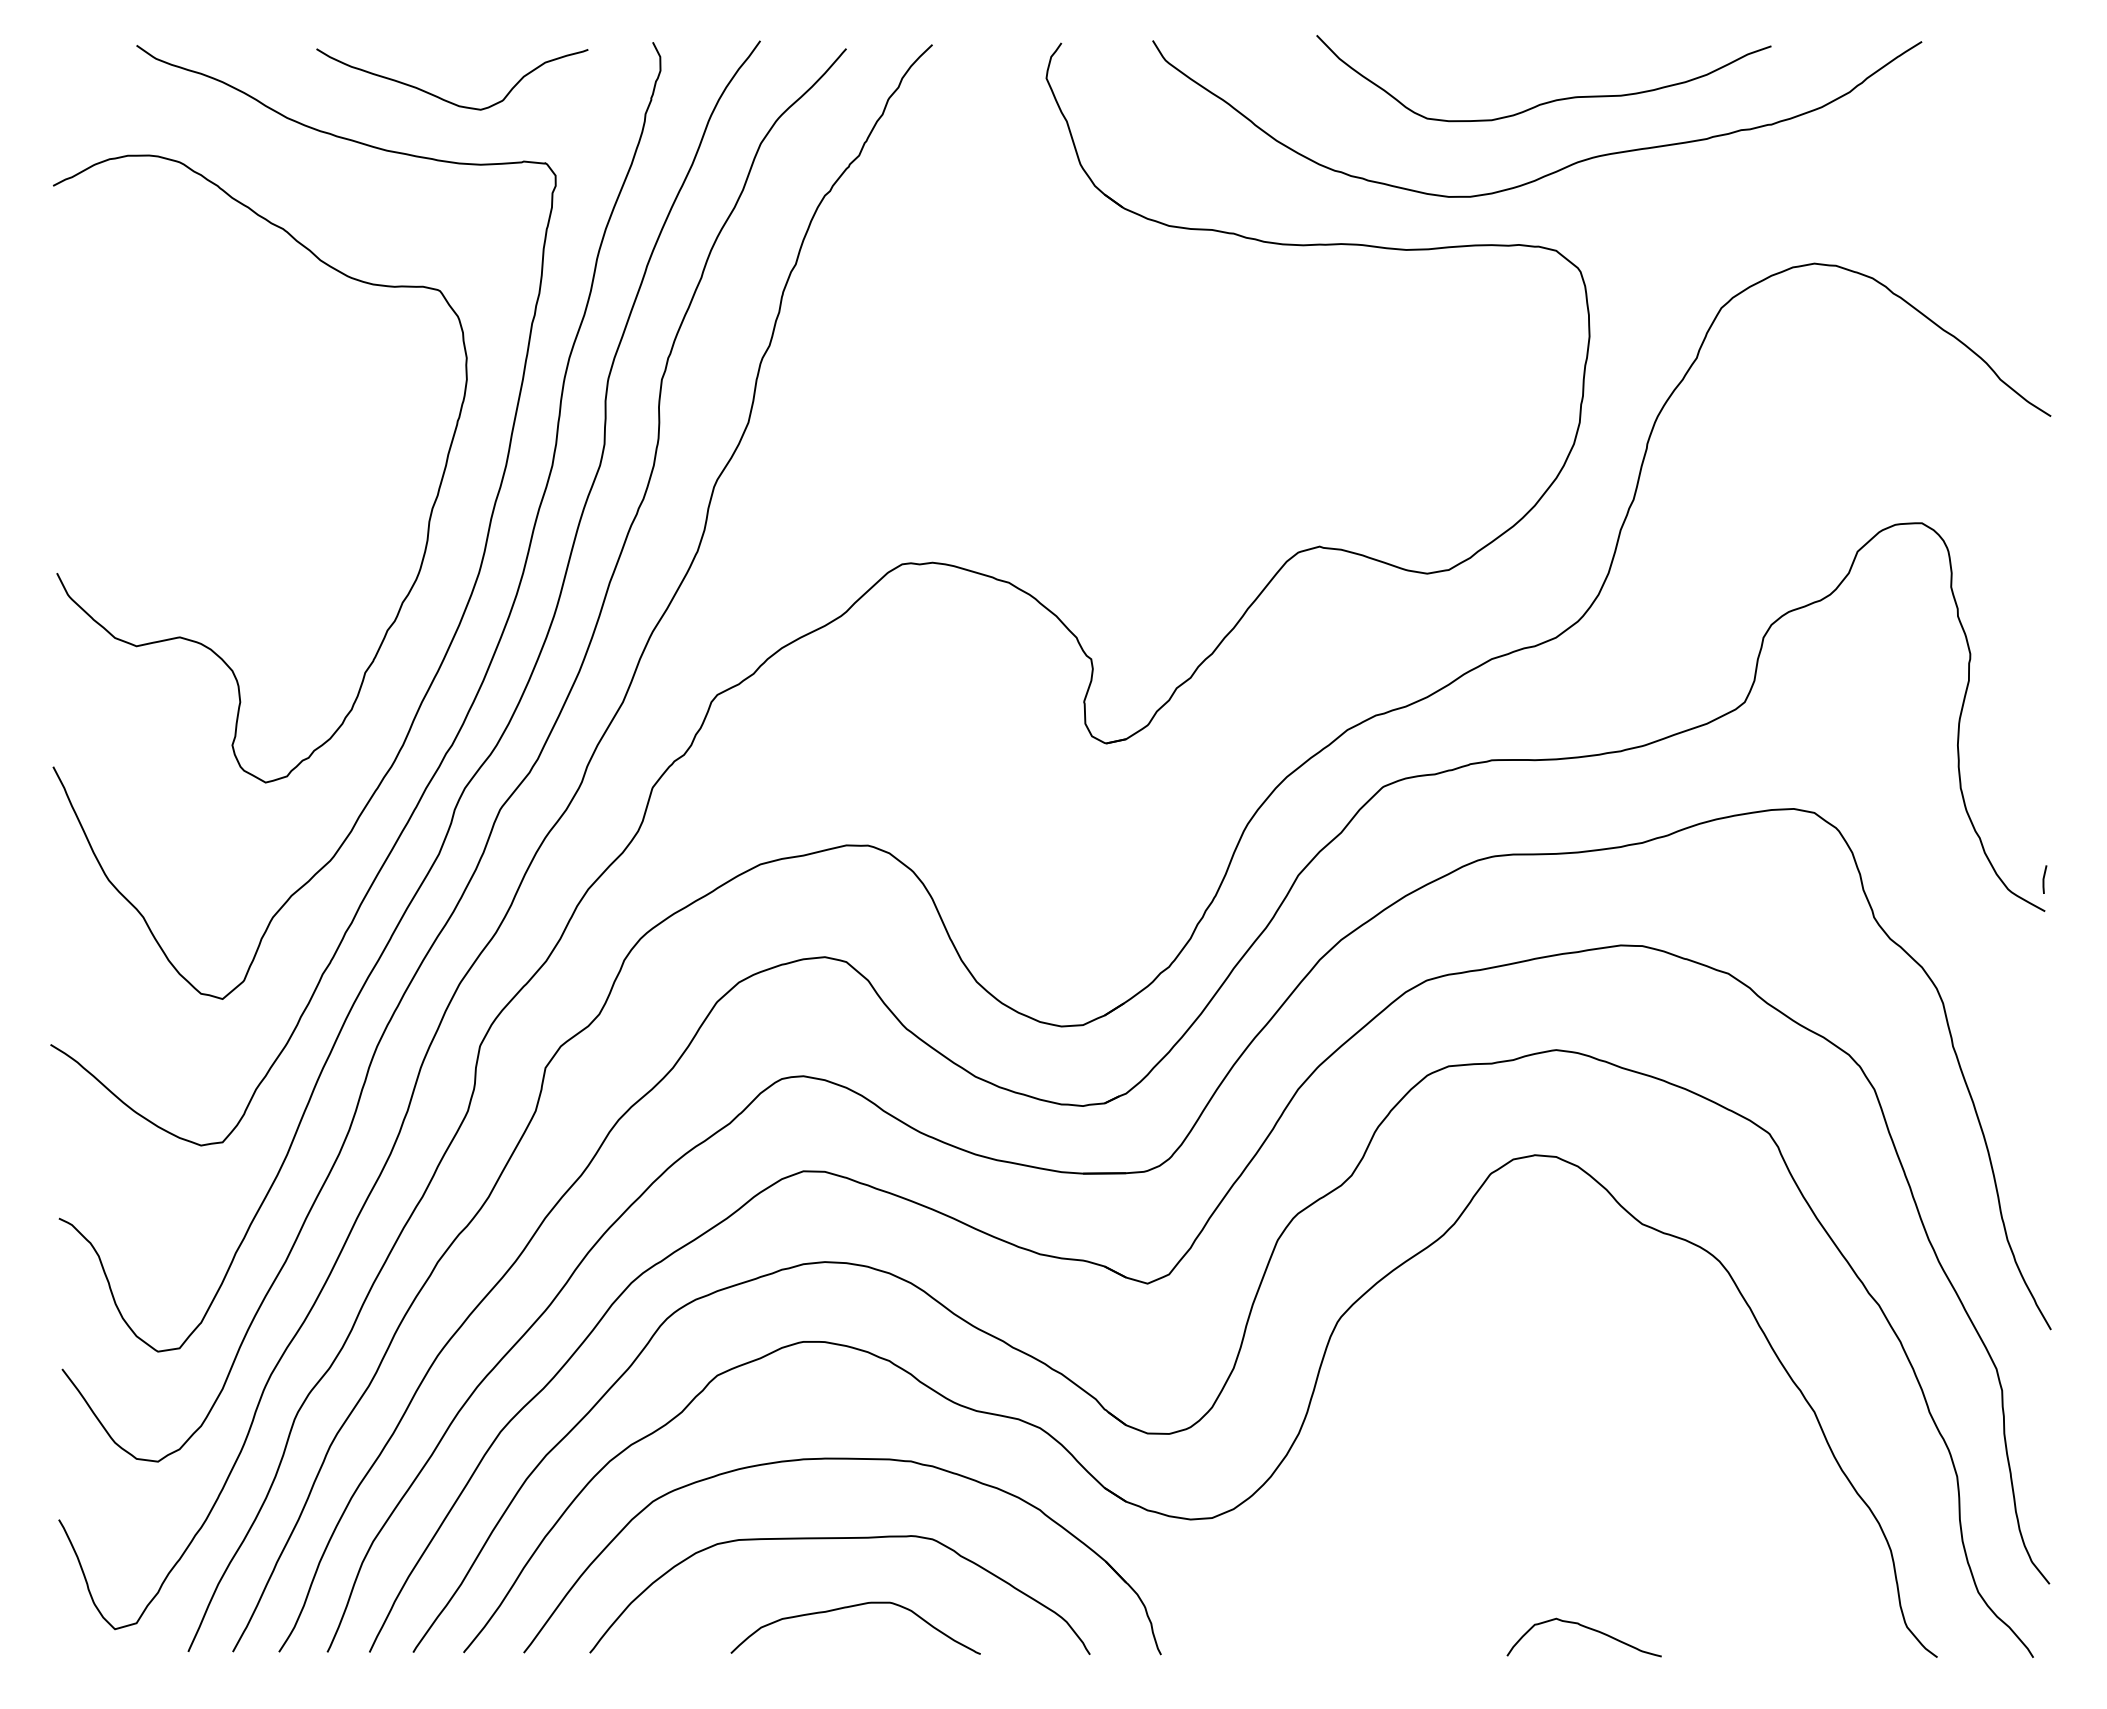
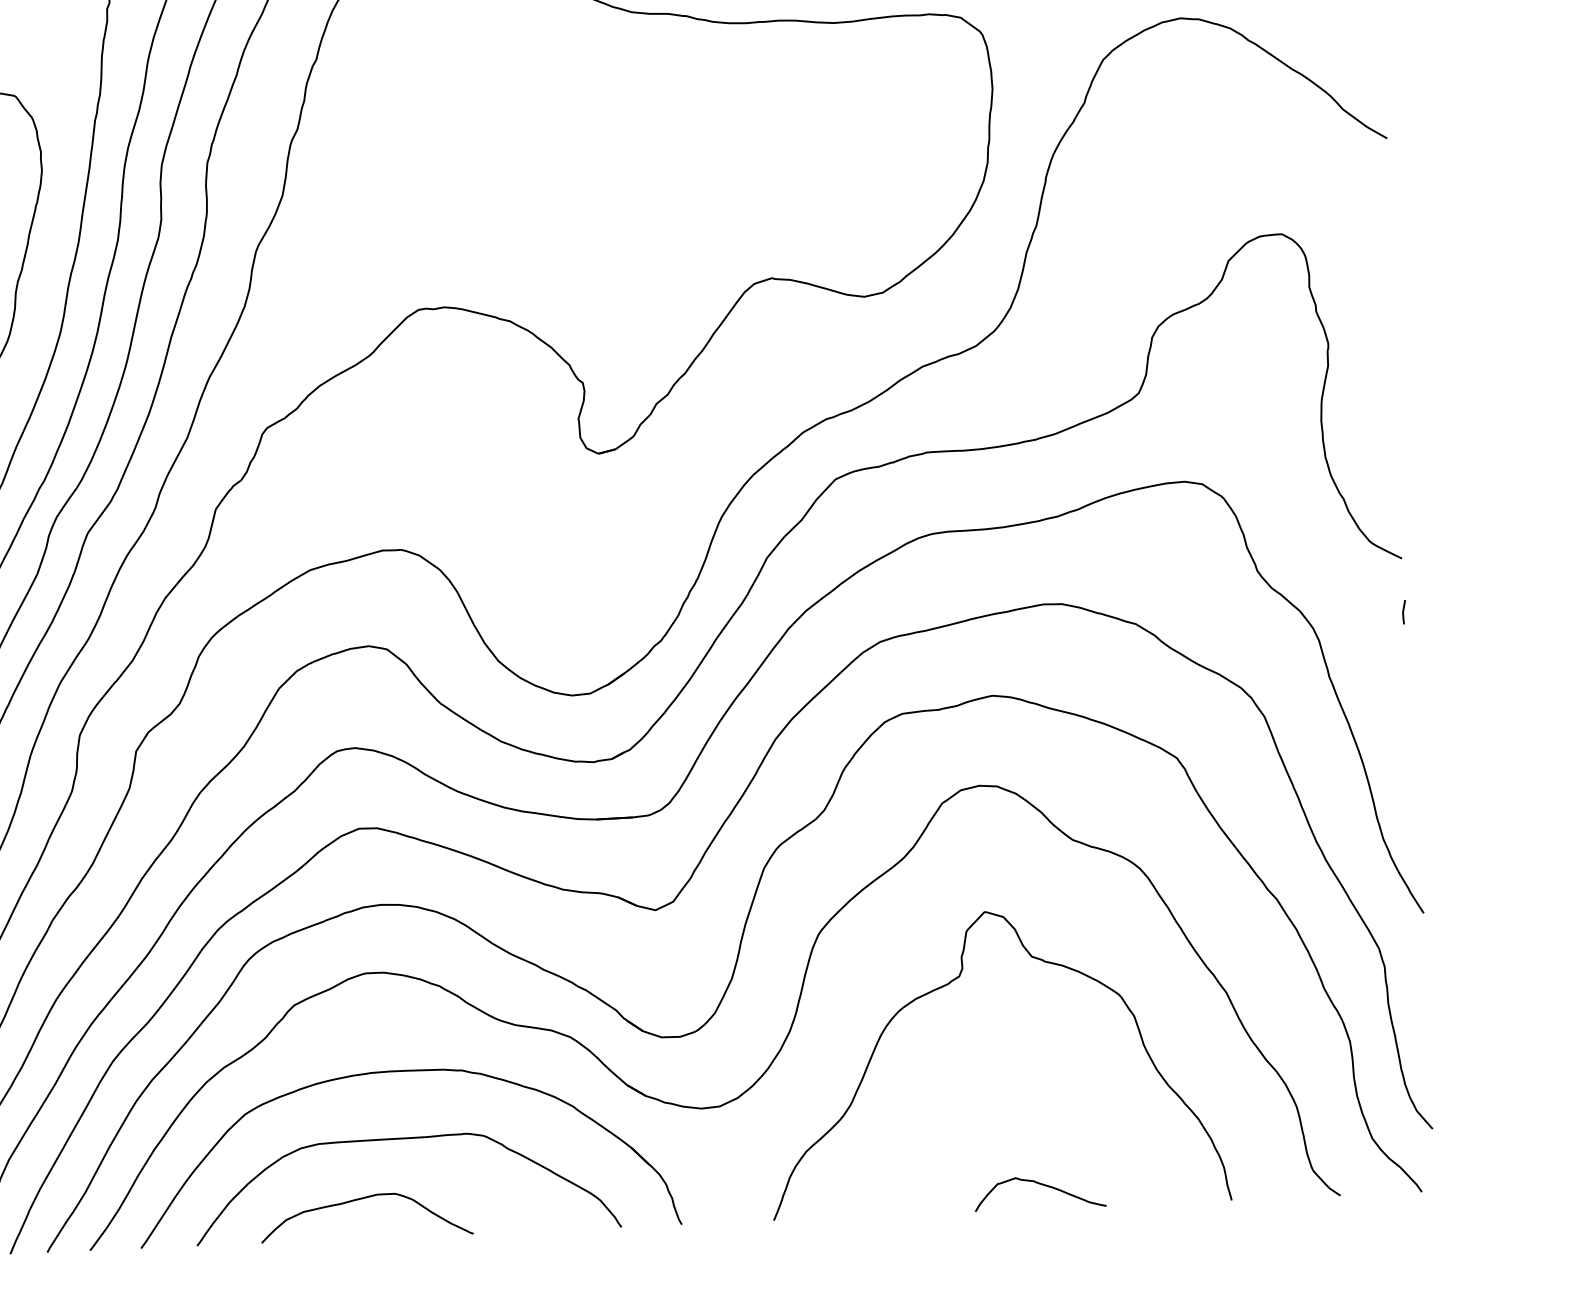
line: (2044, 879) -> (1403, 612), moved
curve: (1488, 1387) -> (948, 984), added
curve: (851, 1607) -> (362, 1199), moved

